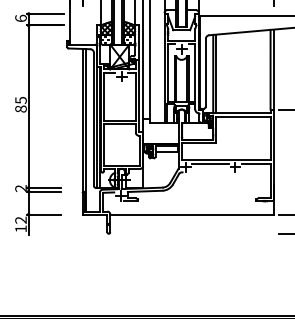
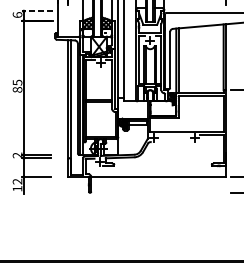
line: (45, 14) -> (37, 11), solid -> dashed
line: (210, 163) -> (174, 134), removed

